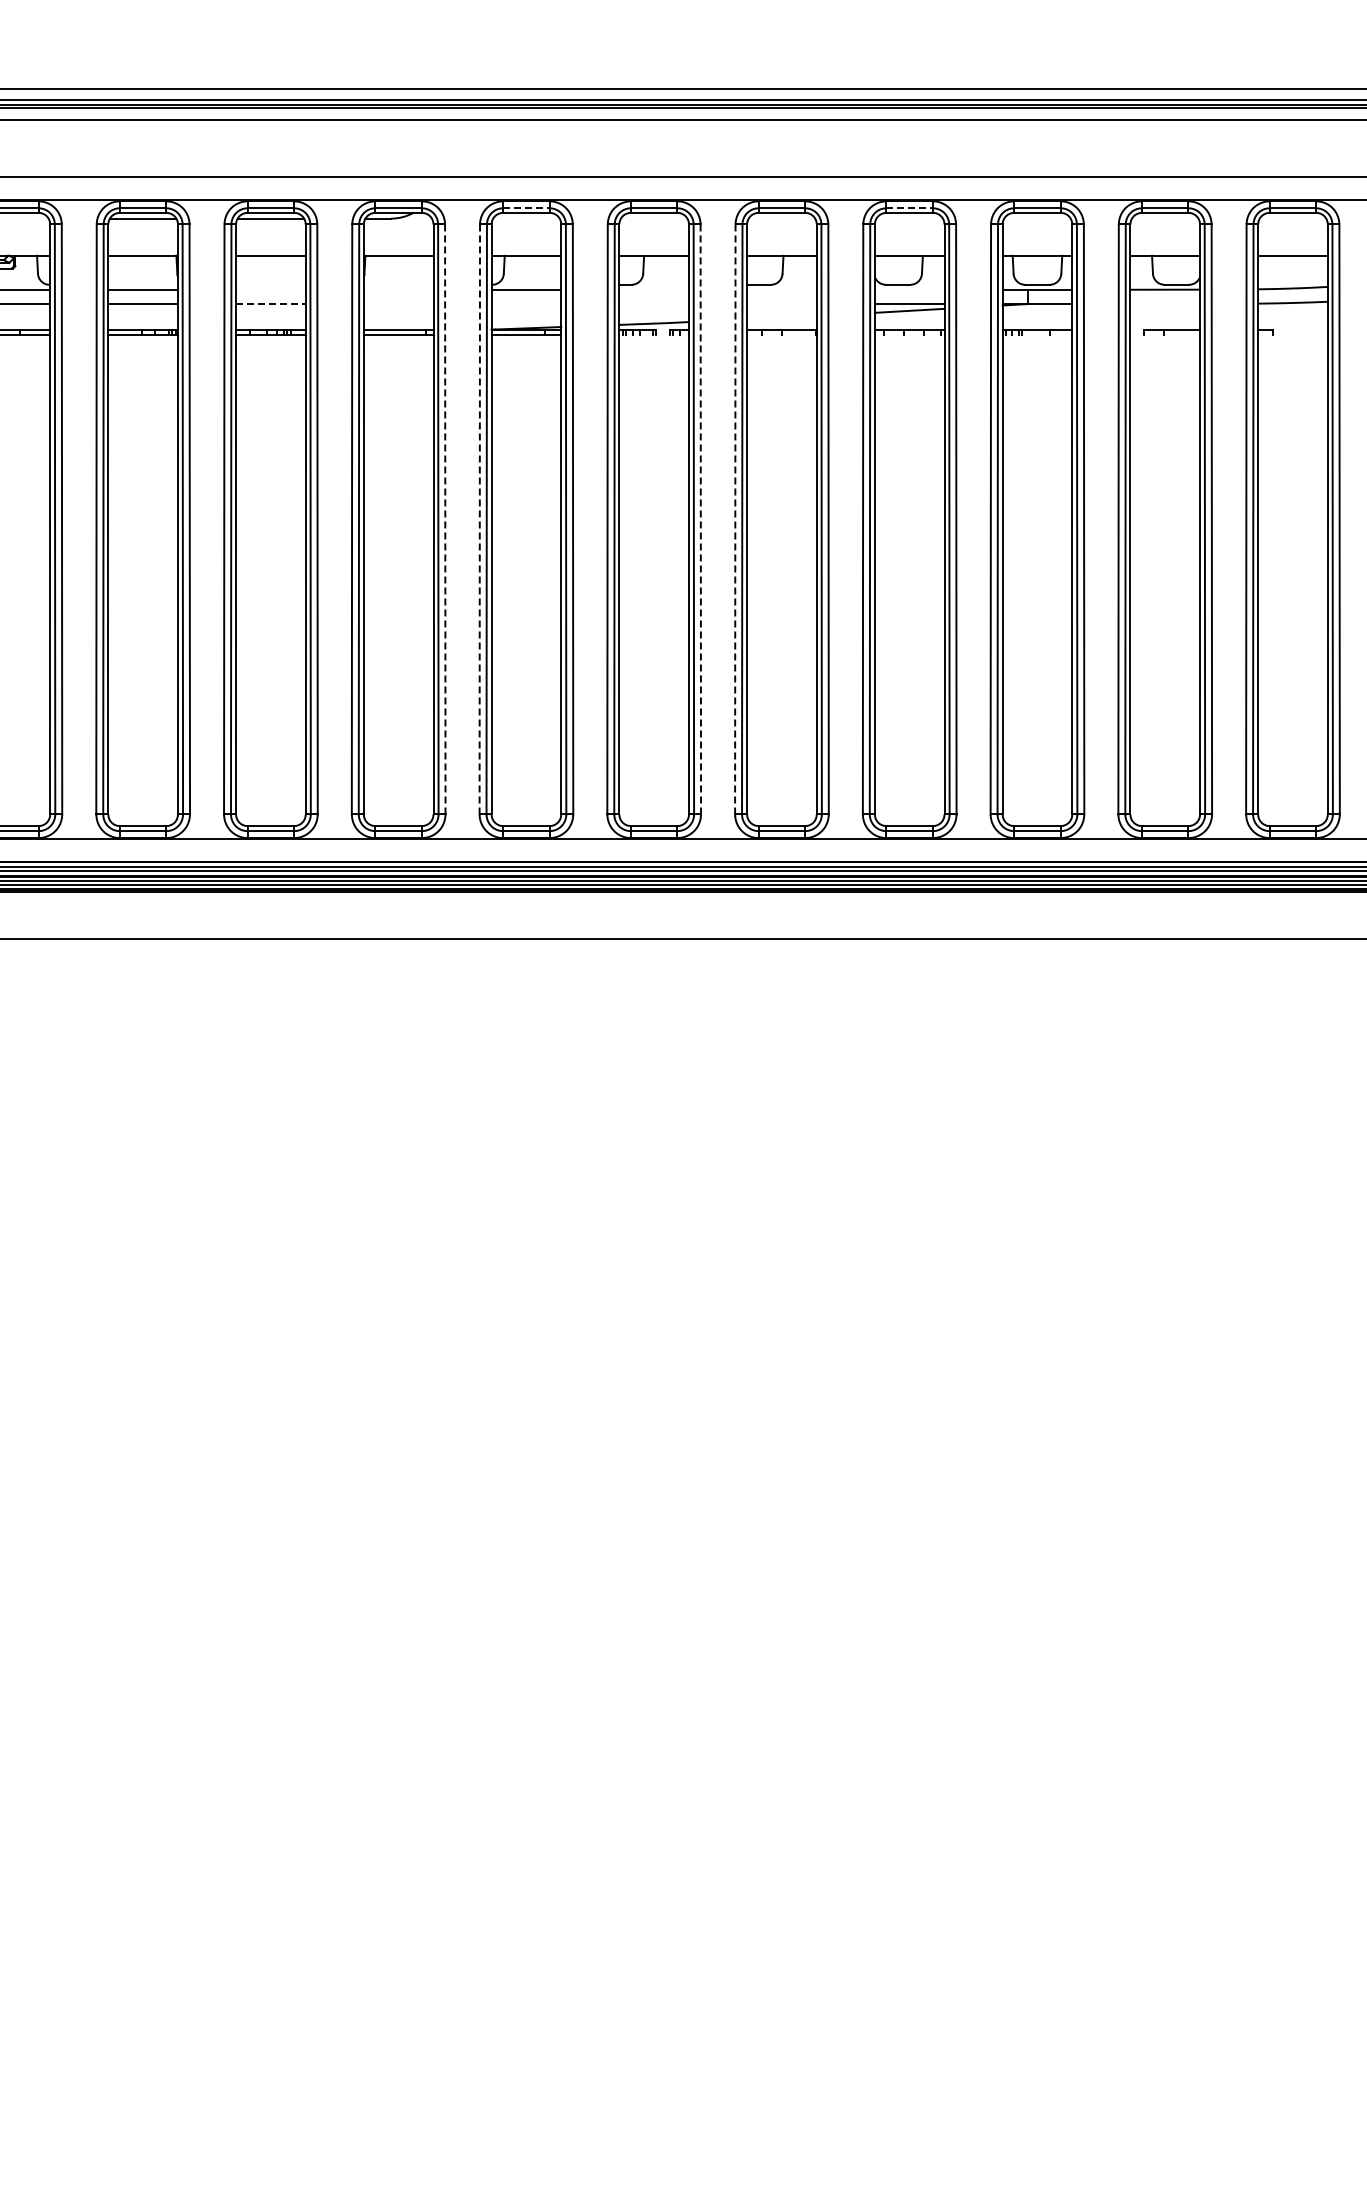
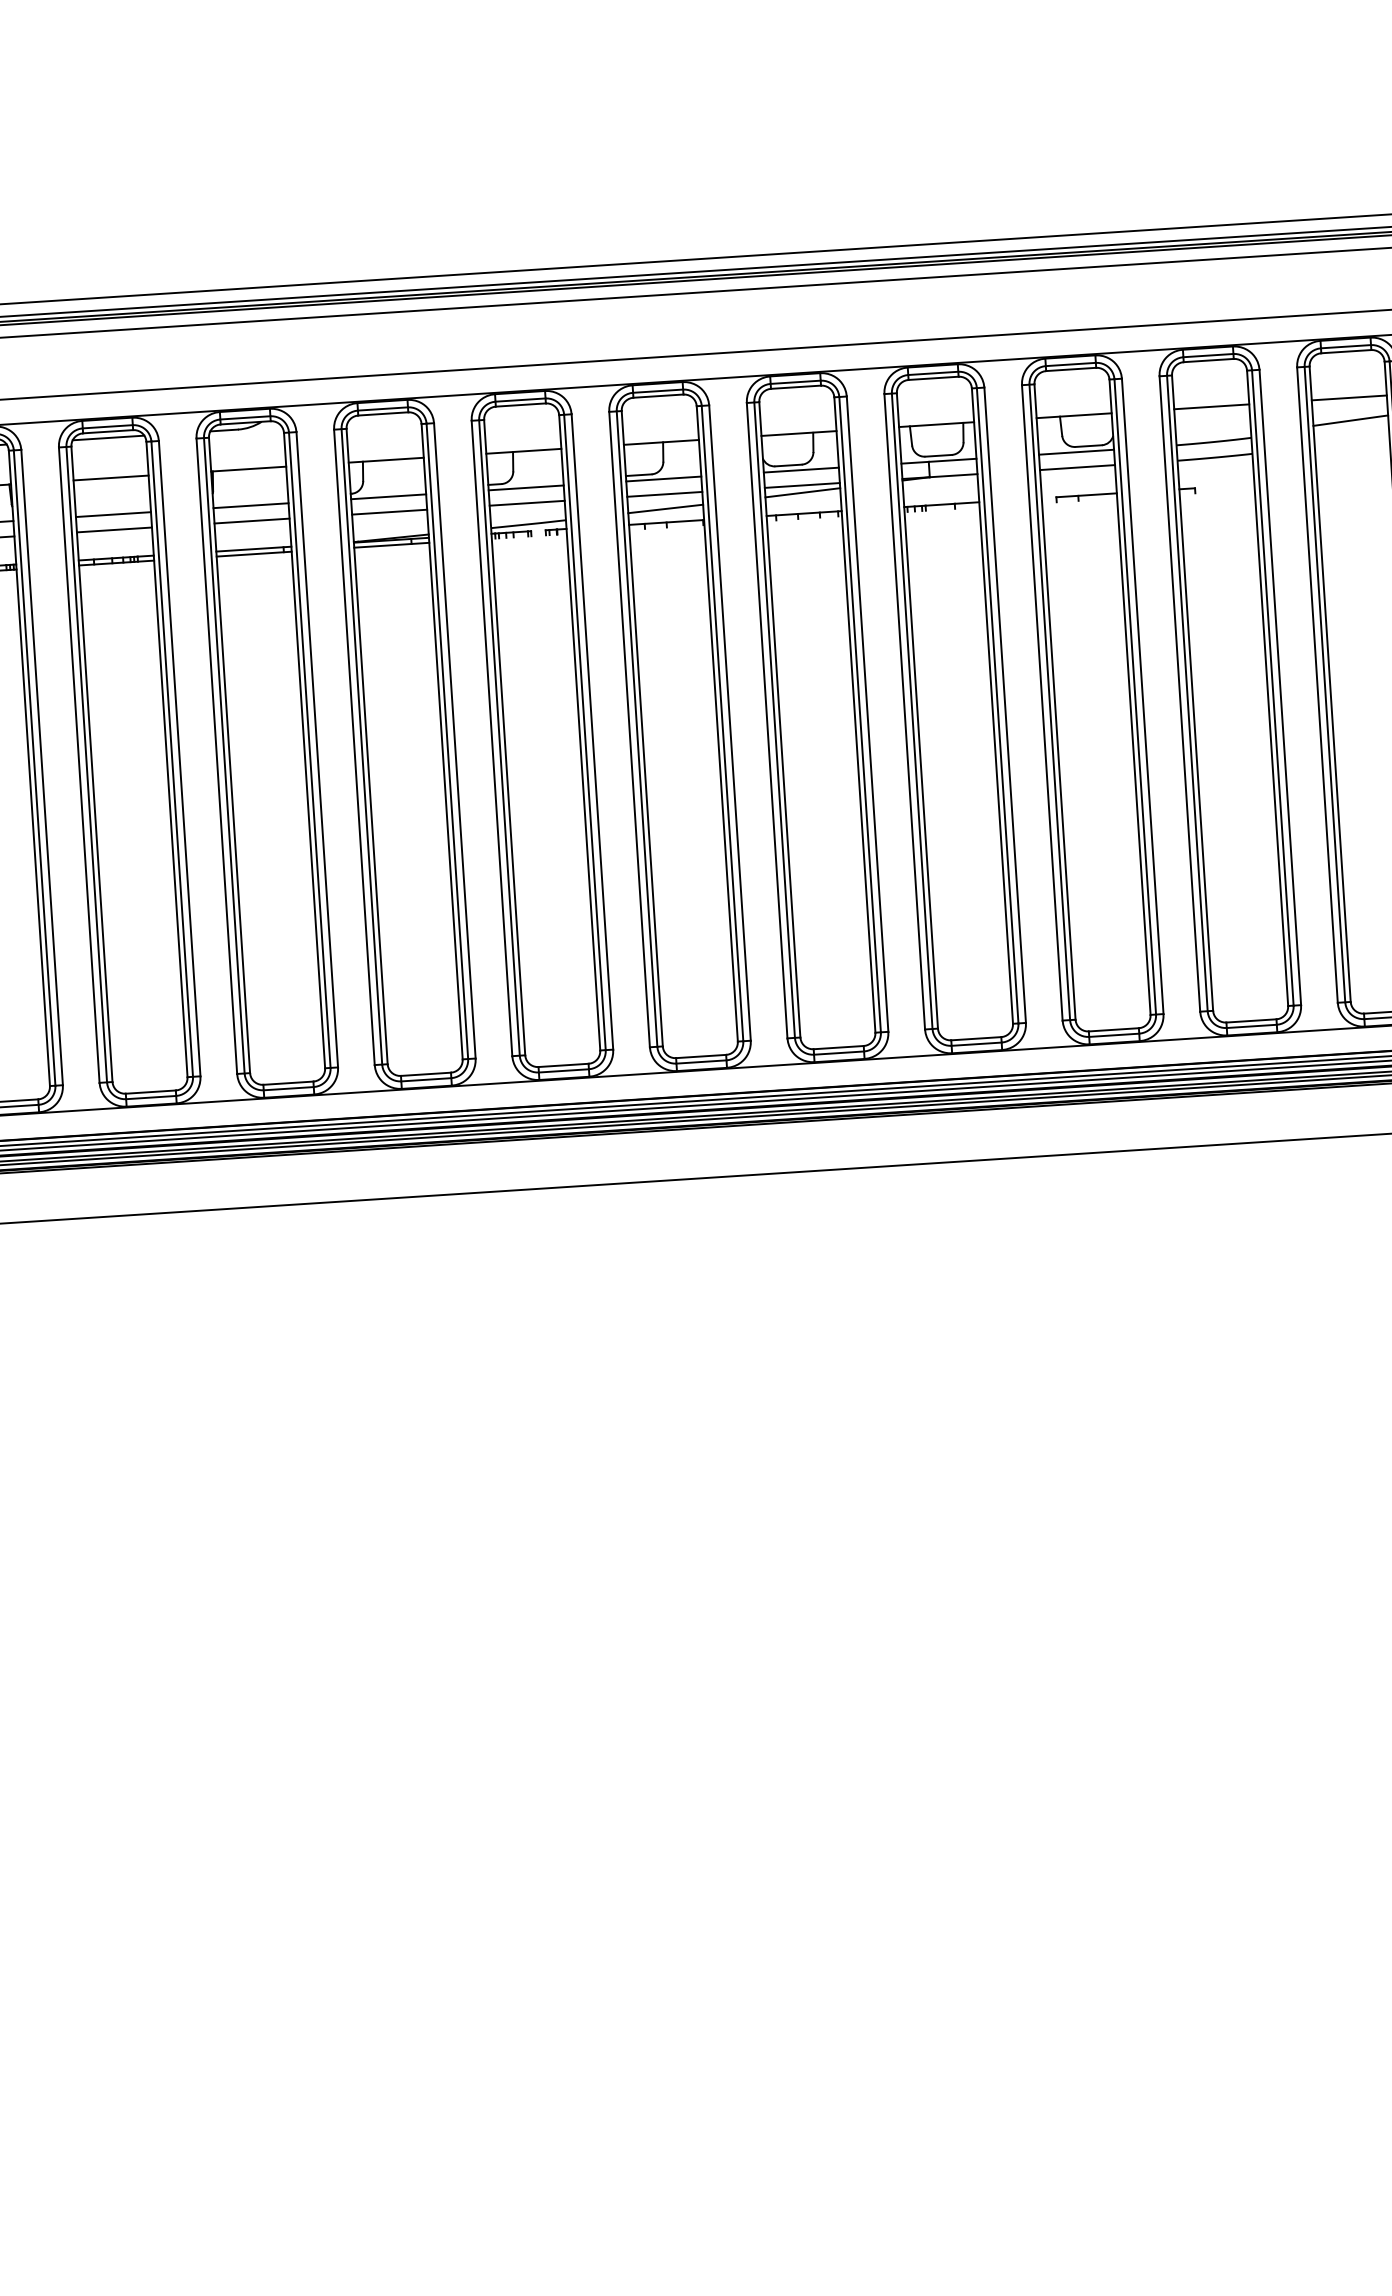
line: (526, 208) -> (383, 409), dashed -> solid
line: (910, 208) -> (796, 382), dashed -> solid
line: (270, 289) -> (113, 514), added
line: (398, 289) -> (250, 505), added
line: (654, 289) -> (526, 487), added
line: (781, 289) -> (663, 478), added
line: (909, 289) -> (801, 469), added
line: (1165, 303) -> (1077, 467), added
line: (270, 304) -> (114, 530), dashed -> solid
line: (398, 304) -> (251, 521), added
line: (526, 304) -> (389, 512), added
line: (654, 304) -> (527, 503), added
line: (781, 304) -> (664, 494), added
line: (781, 317) -> (665, 508), added
line: (479, 518) -> (354, 746), dashed -> solid
line: (735, 518) -> (629, 728), dashed -> solid
line: (445, 519) -> (317, 749), dashed -> solid
line: (700, 519) -> (592, 732), dashed -> solid

